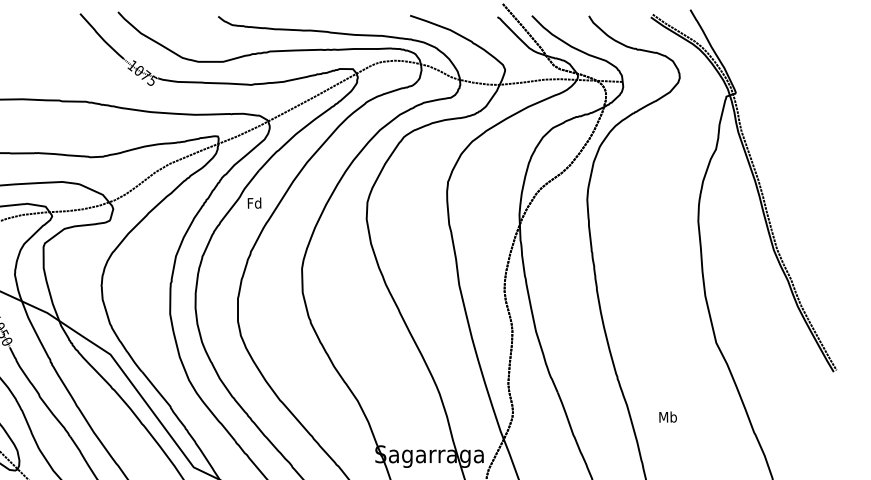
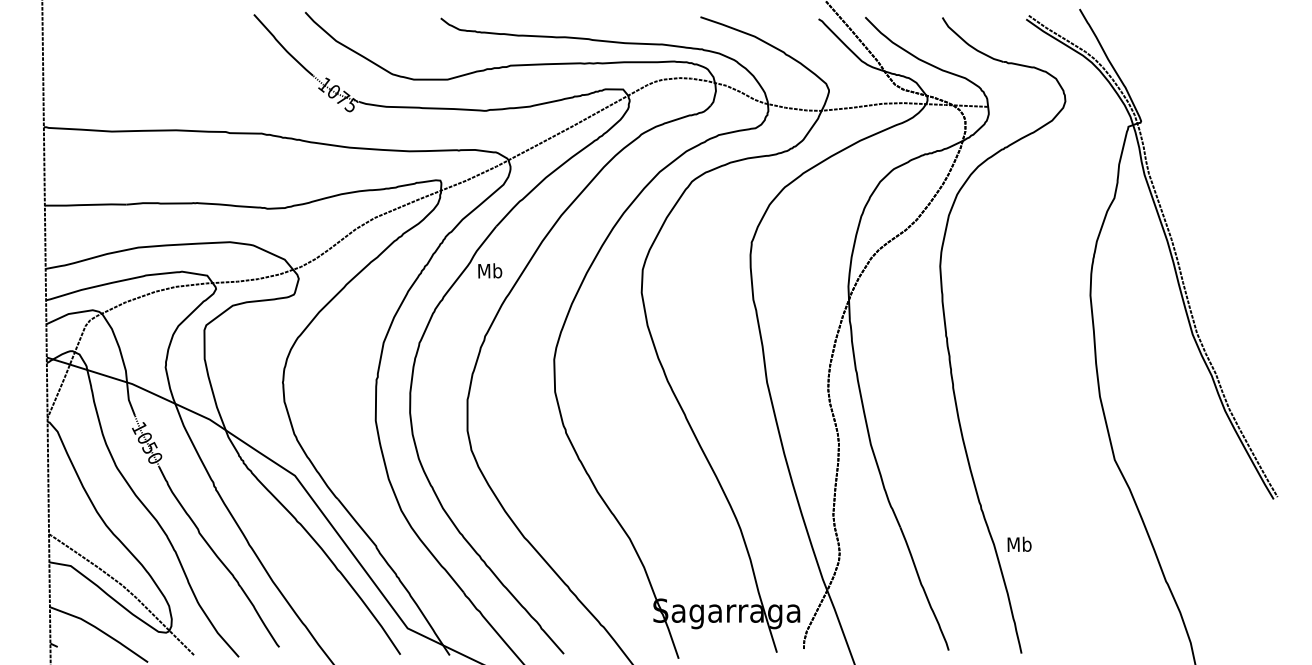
text: (254, 202) -> (490, 270), Fd -> Mb
text: (668, 416) -> (1019, 543), moved

